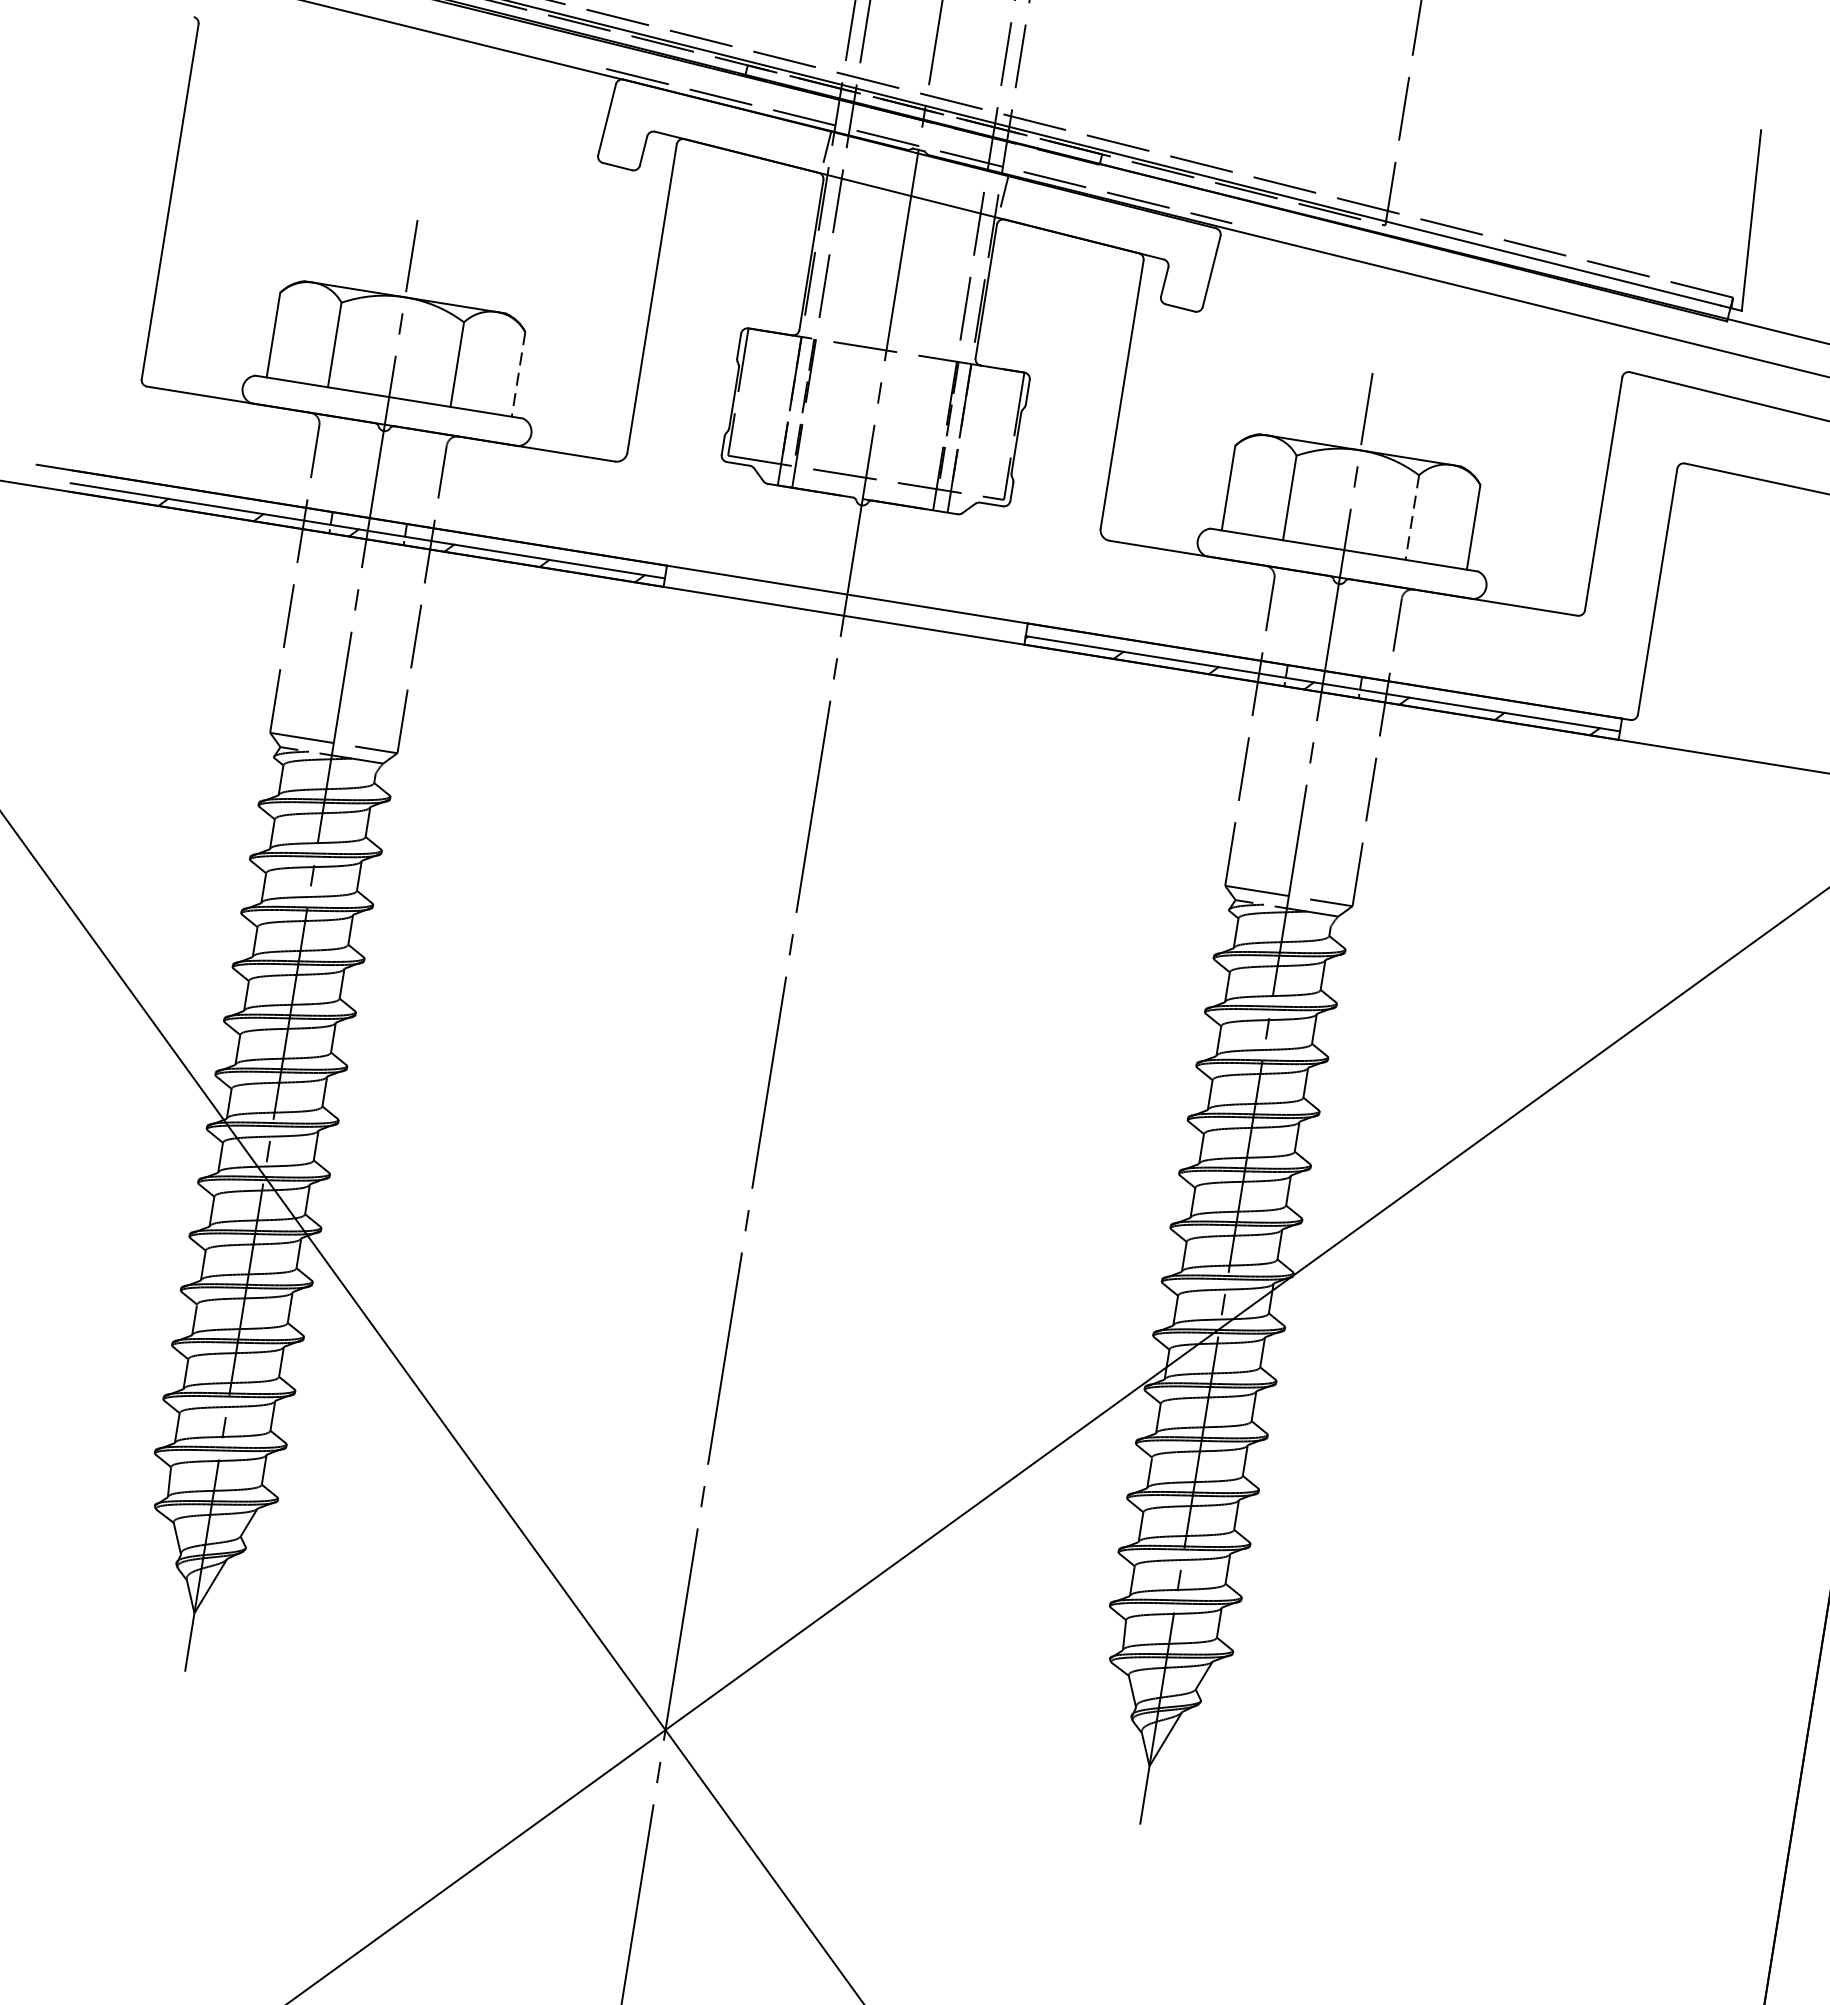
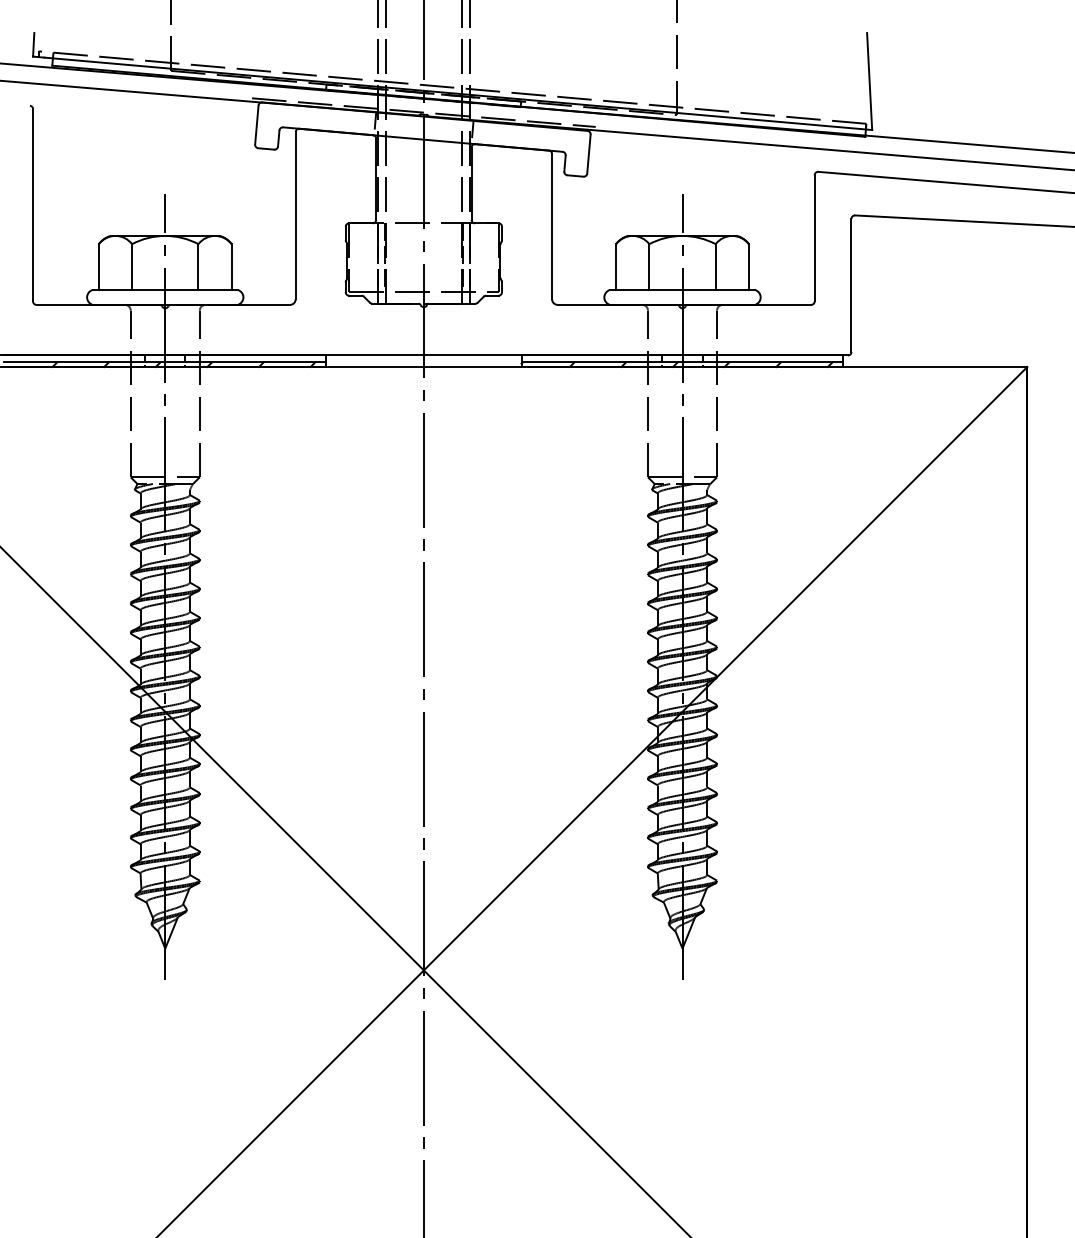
line: (518, 375) -> (231, 267), dashed -> solid
line: (1411, 518) -> (715, 267), dashed -> solid

